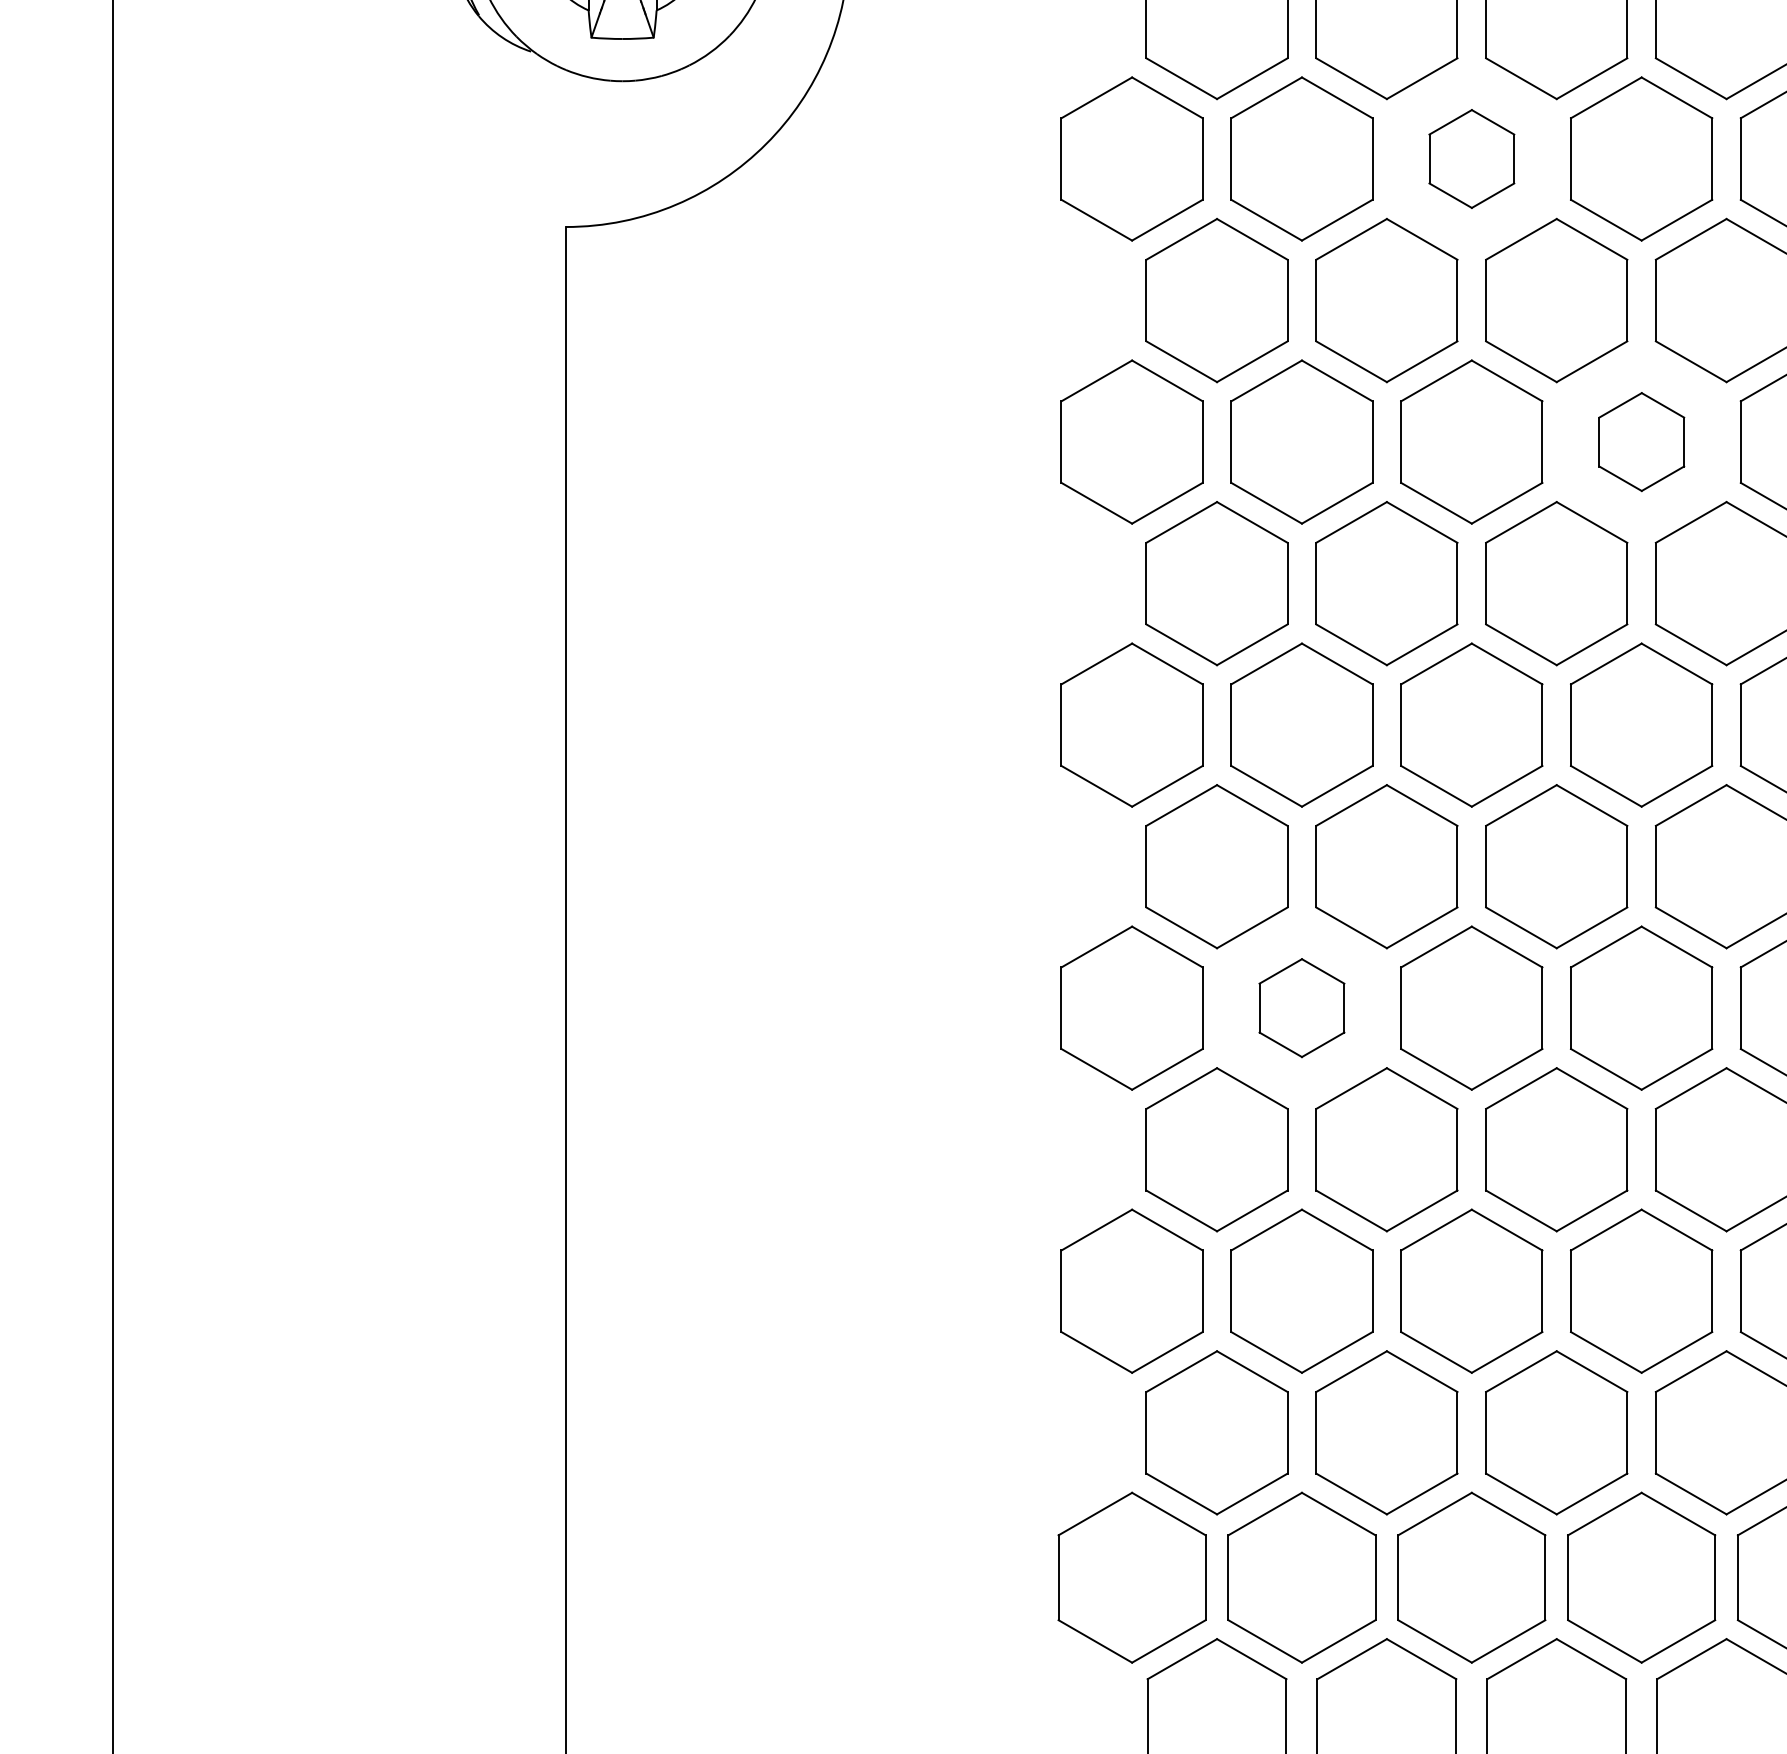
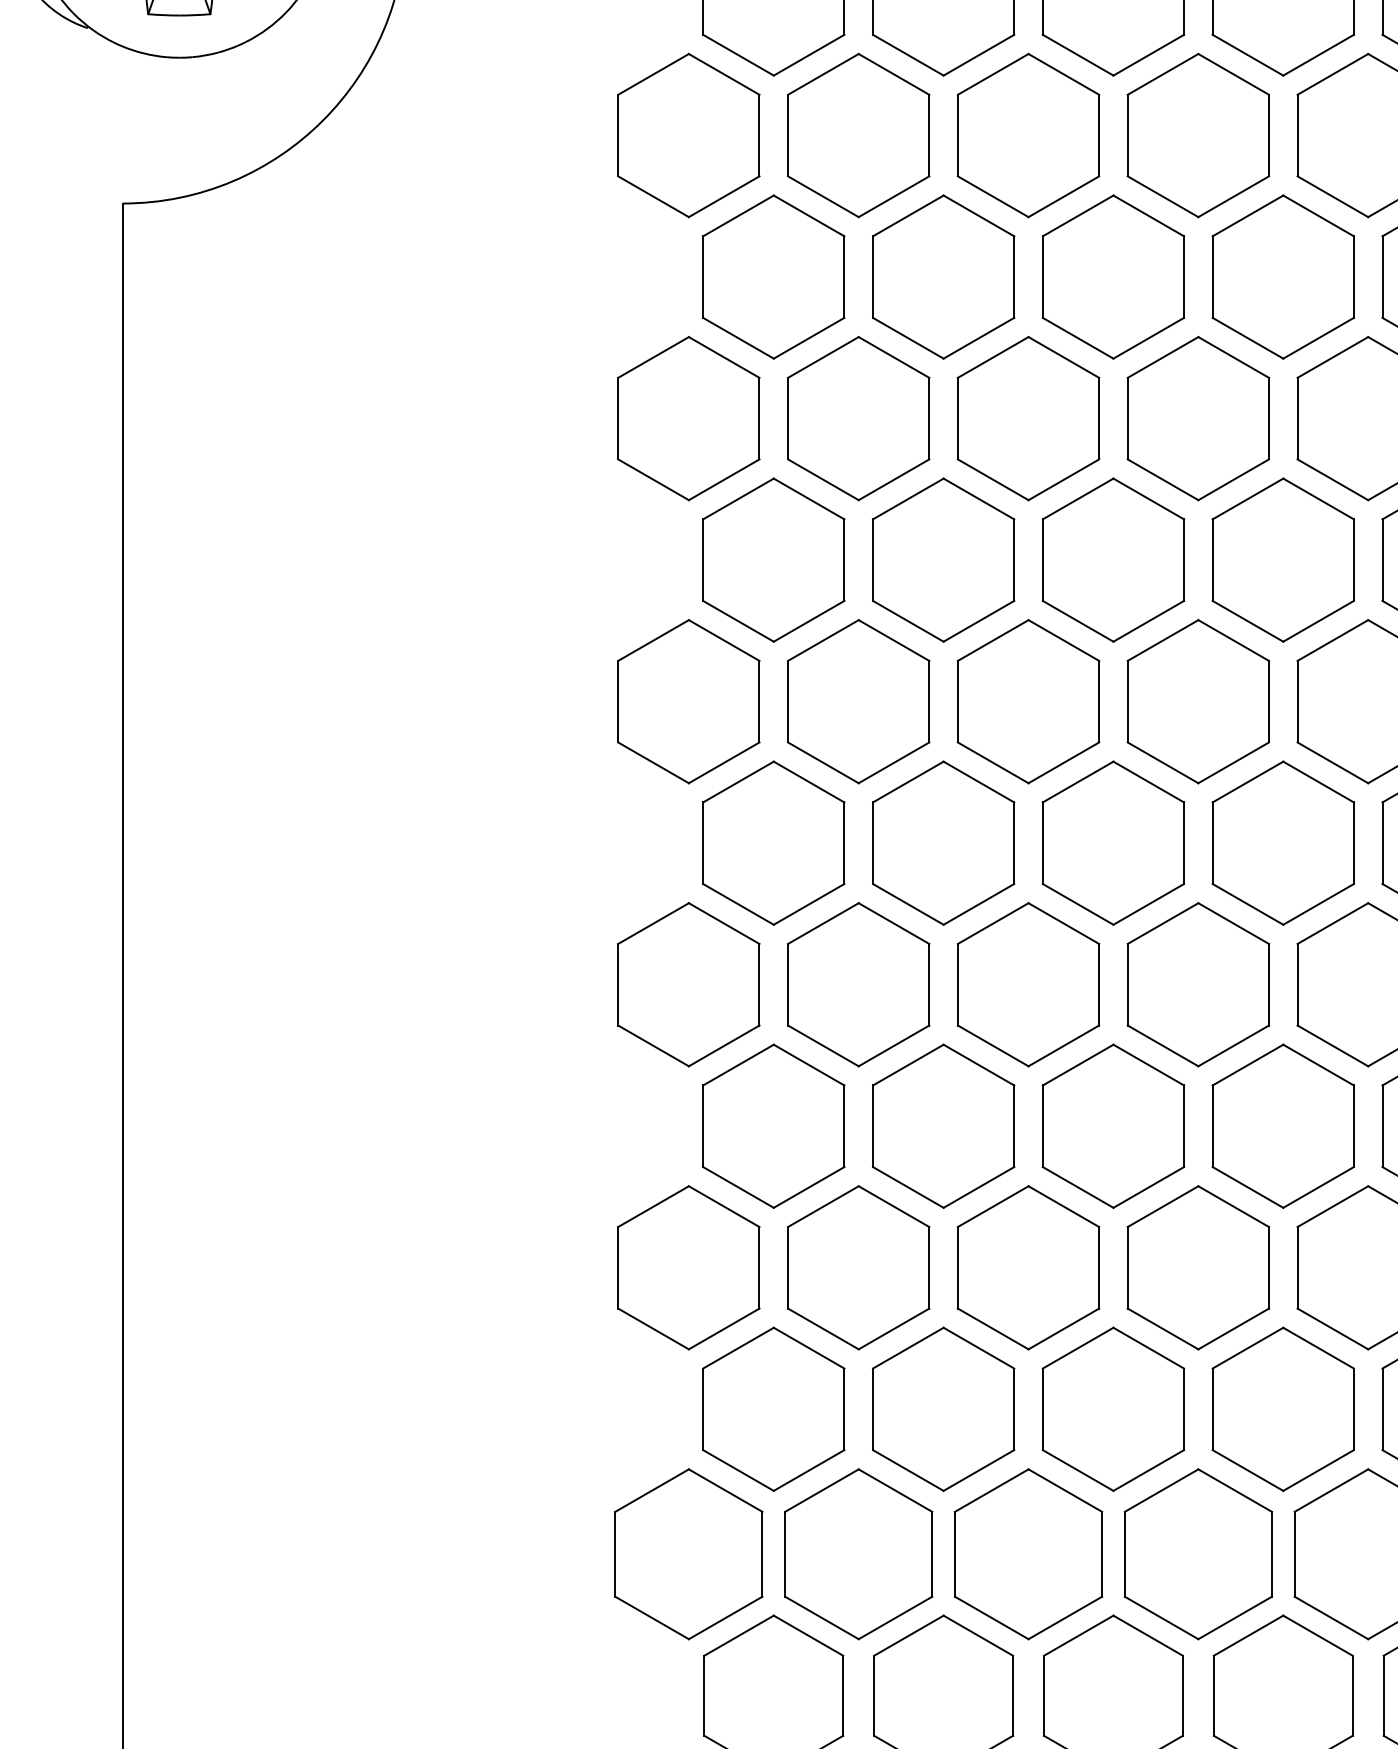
part: (1471, 158) -> (1028, 135), size x1.67
part: (1641, 441) -> (1198, 418), size x1.67
part: (1301, 1007) -> (858, 984), size x1.67

